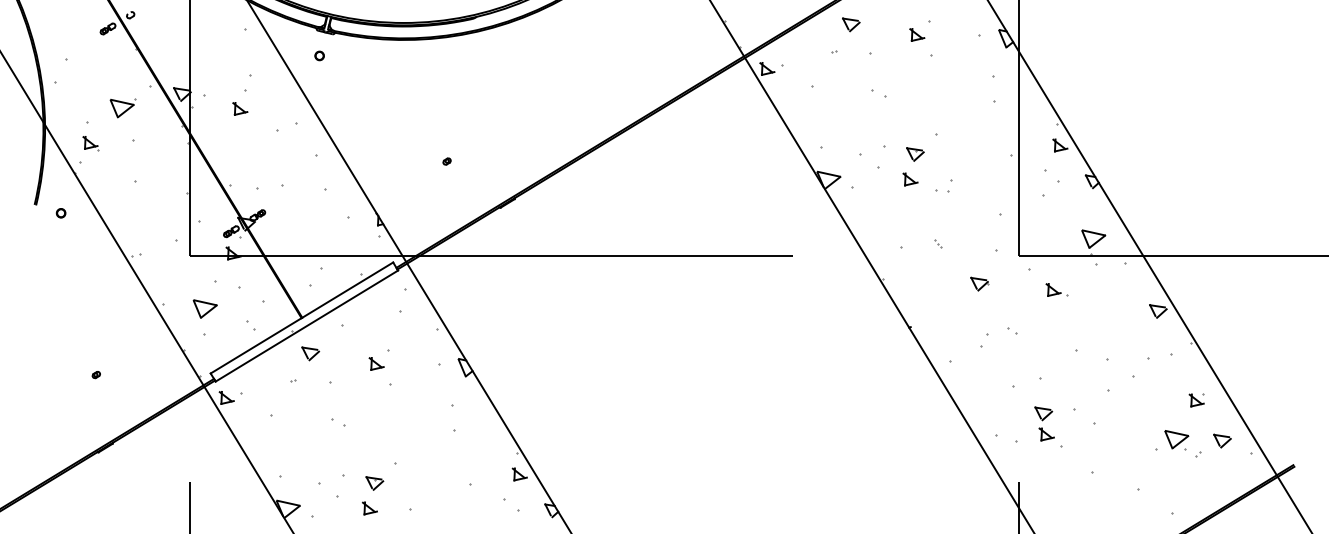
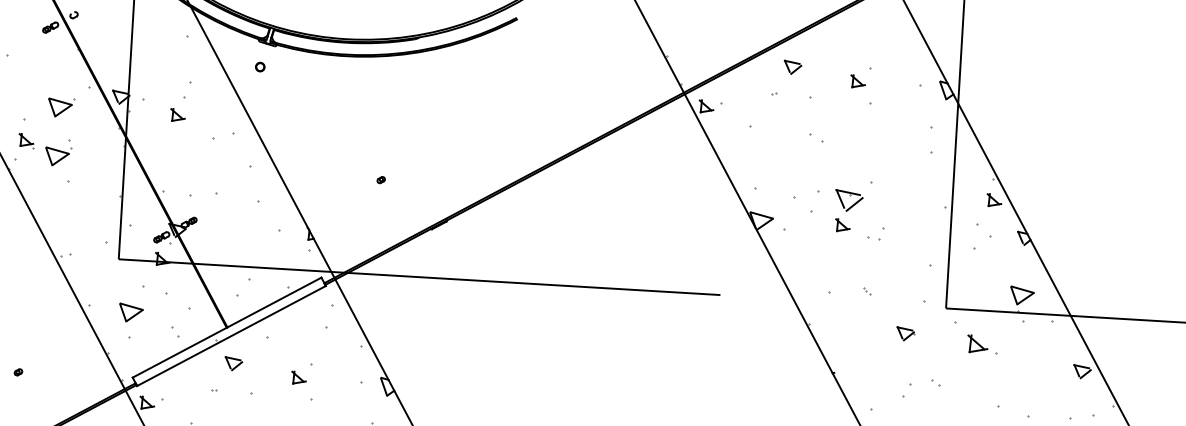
part: (915, 154) -> (849, 200), size x1.6
part: (122, 157) -> (57, 156), added
part: (1056, 289) -> (981, 343), size x1.4

